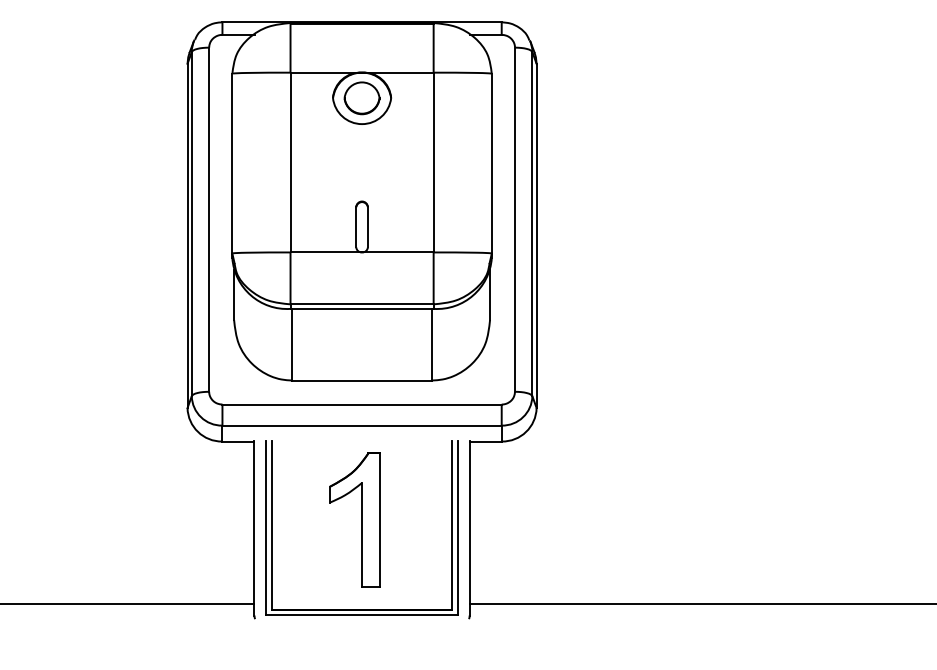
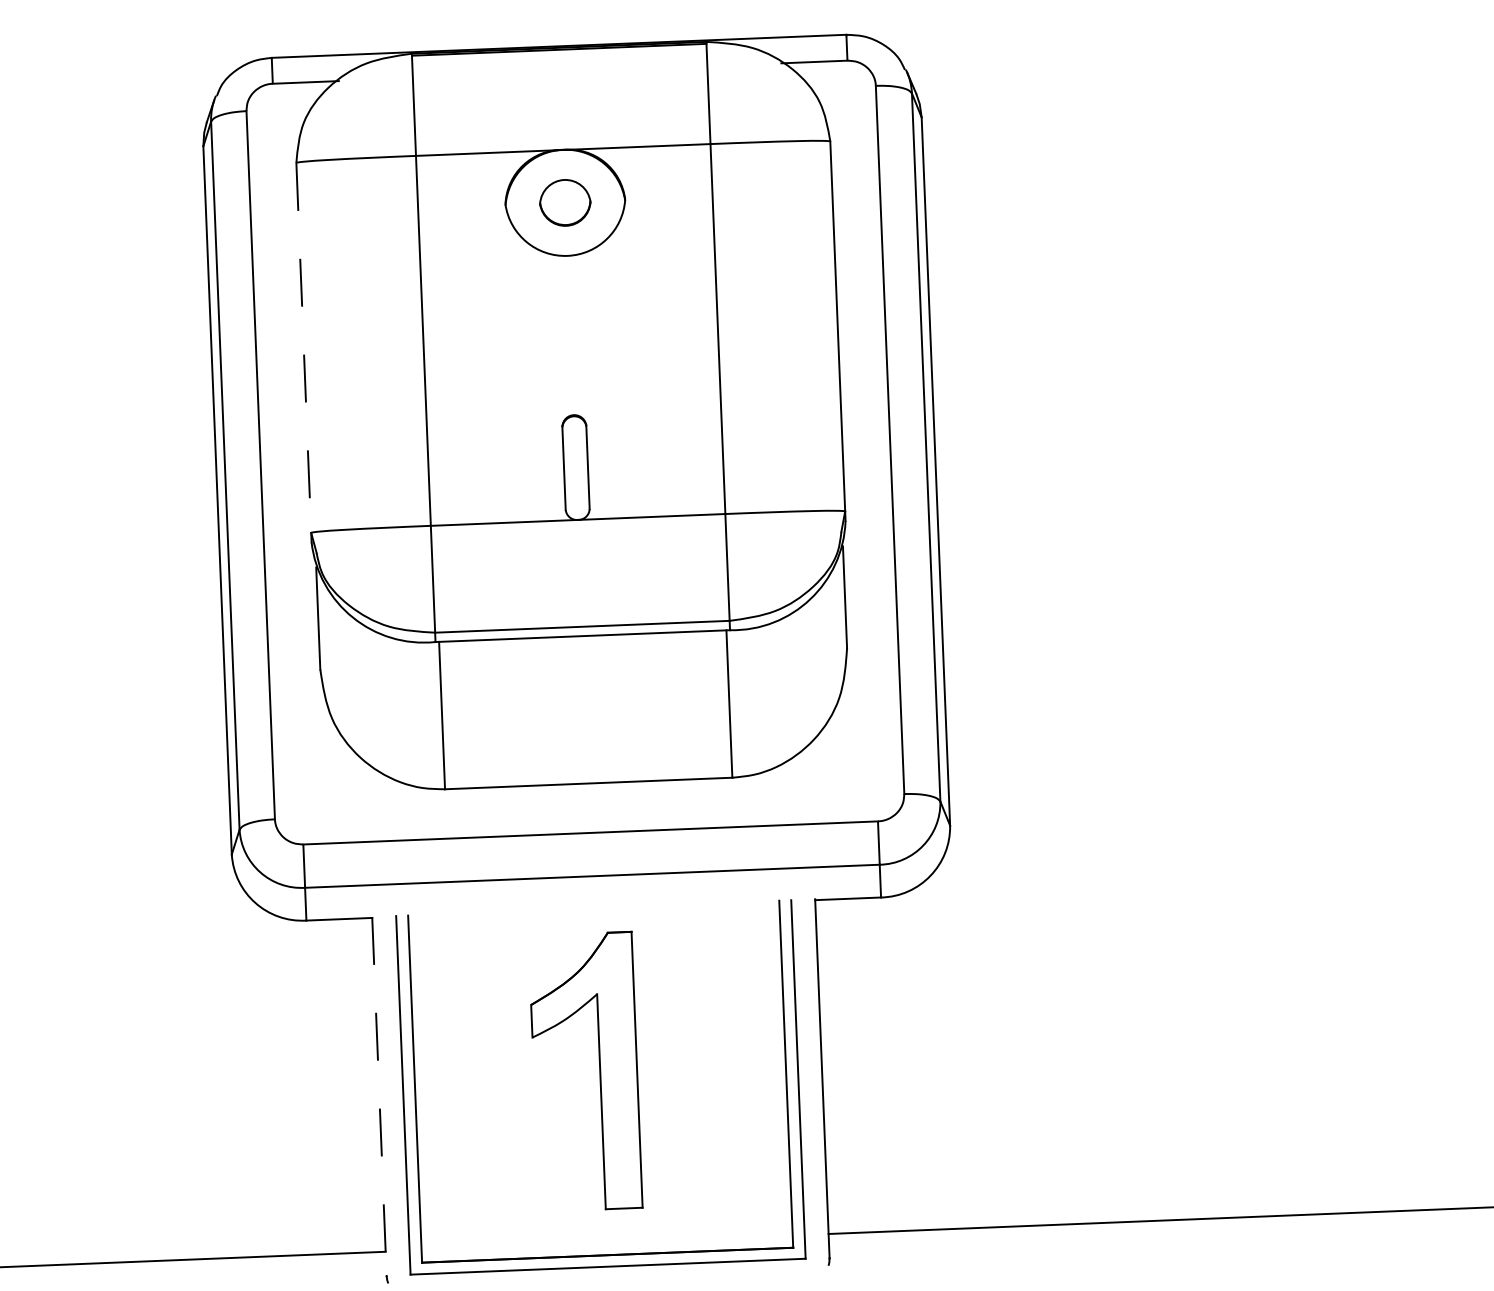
part: (361, 98) -> (564, 203), size x0.7
line: (232, 163) -> (304, 347), solid -> dashed
line: (254, 528) -> (379, 1096), solid -> dashed

